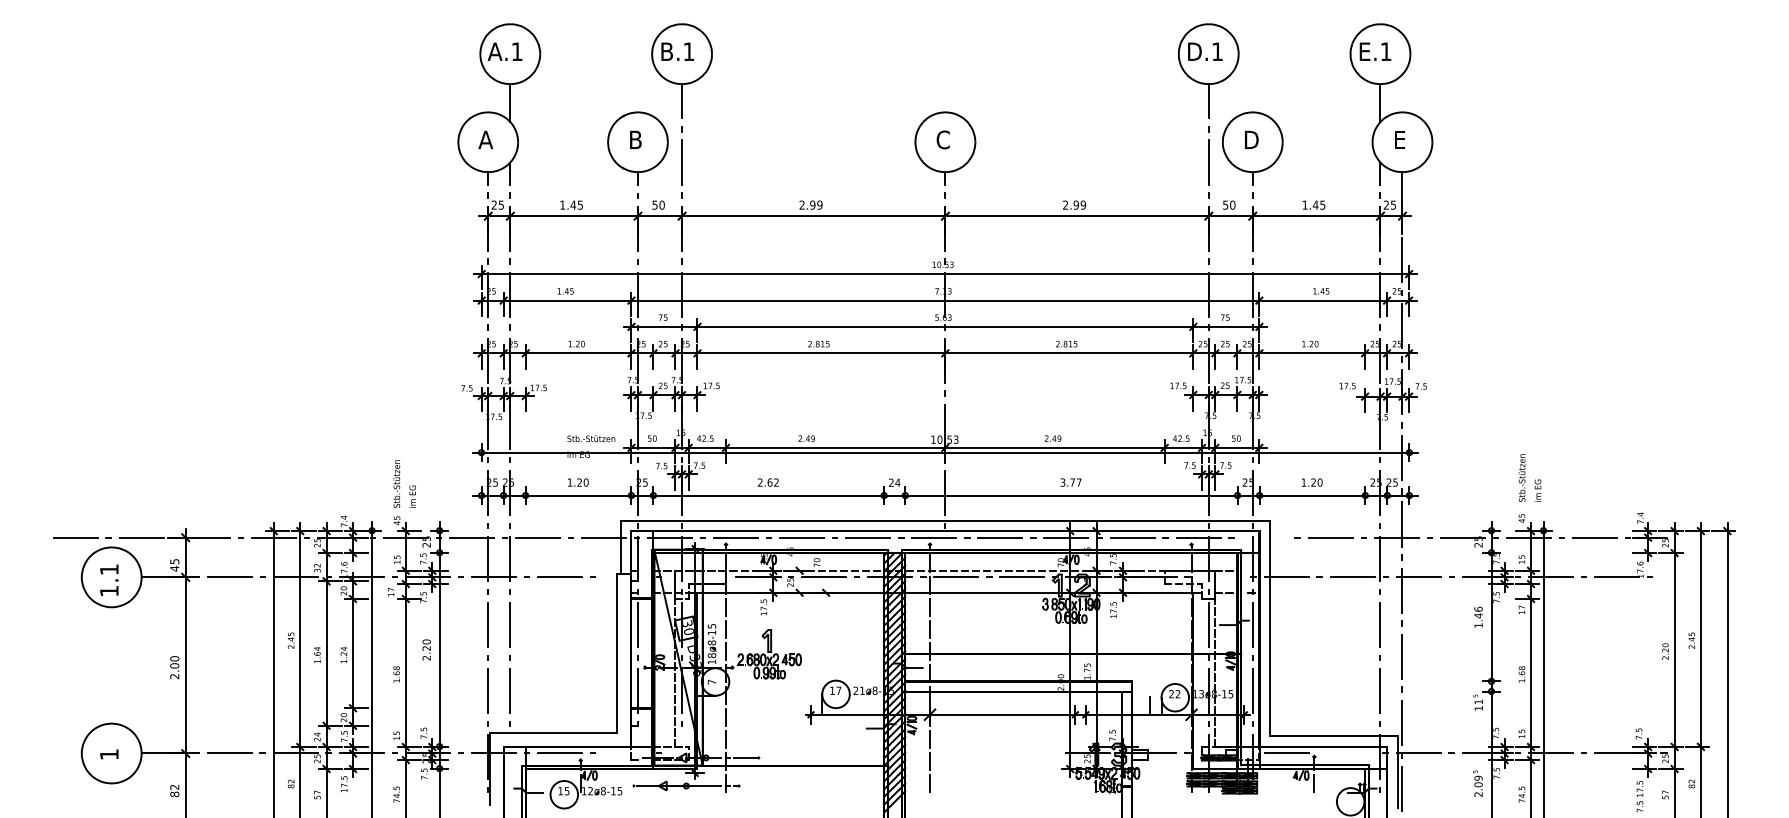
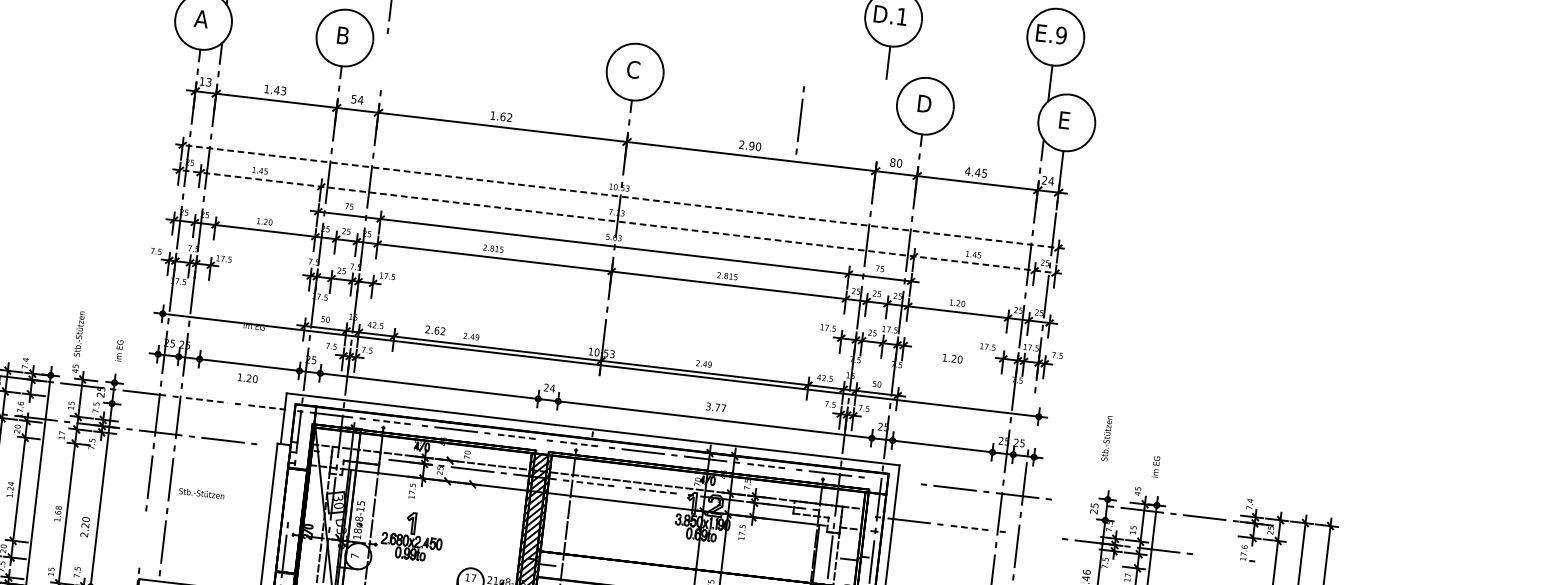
text: (1385, 51) -> (1060, 35), E.1 -> E.9
line: (682, 162) -> (384, 62), removed
line: (1208, 162) -> (800, 120), moved
text: (497, 204) -> (205, 81), 25 -> 13
text: (580, 204) -> (283, 90), 1.45 -> 1.43
text: (661, 204) -> (360, 99), 50 -> 54
text: (810, 204) -> (500, 115), 2.99 -> 1.62
text: (1225, 204) -> (892, 162), 50 -> 80
text: (1304, 204) -> (967, 170), 1.45 -> 4.45
text: (1393, 204) -> (1051, 180), 25 -> 24
text: (1082, 205) -> (757, 147), 2.99 -> 2.90
line: (945, 274) -> (620, 197), solid -> dashed
line: (945, 300) -> (617, 221), solid -> dashed
text: (591, 438) -> (201, 493), moved
line: (1402, 458) -> (1031, 421), removed
text: (1521, 477) -> (1106, 437), moved
text: (578, 482) -> (248, 378), moved
text: (768, 482) -> (435, 330), moved
text: (1312, 482) -> (952, 358), moved
line: (945, 492) -> (596, 402), removed
text: (412, 496) -> (119, 350), moved
line: (538, 537) -> (207, 400), solid -> dashed
line: (604, 537) -> (269, 407), solid -> dashed
line: (736, 537) -> (394, 422), solid -> dashed
line: (868, 537) -> (518, 436), solid -> dashed
line: (934, 537) -> (581, 444), solid -> dashed
line: (1133, 537) -> (768, 466), solid -> dashed
line: (1462, 537) -> (1079, 502), removed
line: (956, 577) -> (597, 484), solid -> dashed
line: (1022, 577) -> (659, 491), solid -> dashed
line: (1353, 577) -> (972, 528), solid -> dashed
line: (1418, 577) -> (1033, 535), removed
line: (1616, 577) -> (1220, 557), removed
line: (638, 625) -> (291, 494), removed
text: (426, 649) -> (85, 526), moved
line: (488, 690) -> (142, 539), removed

